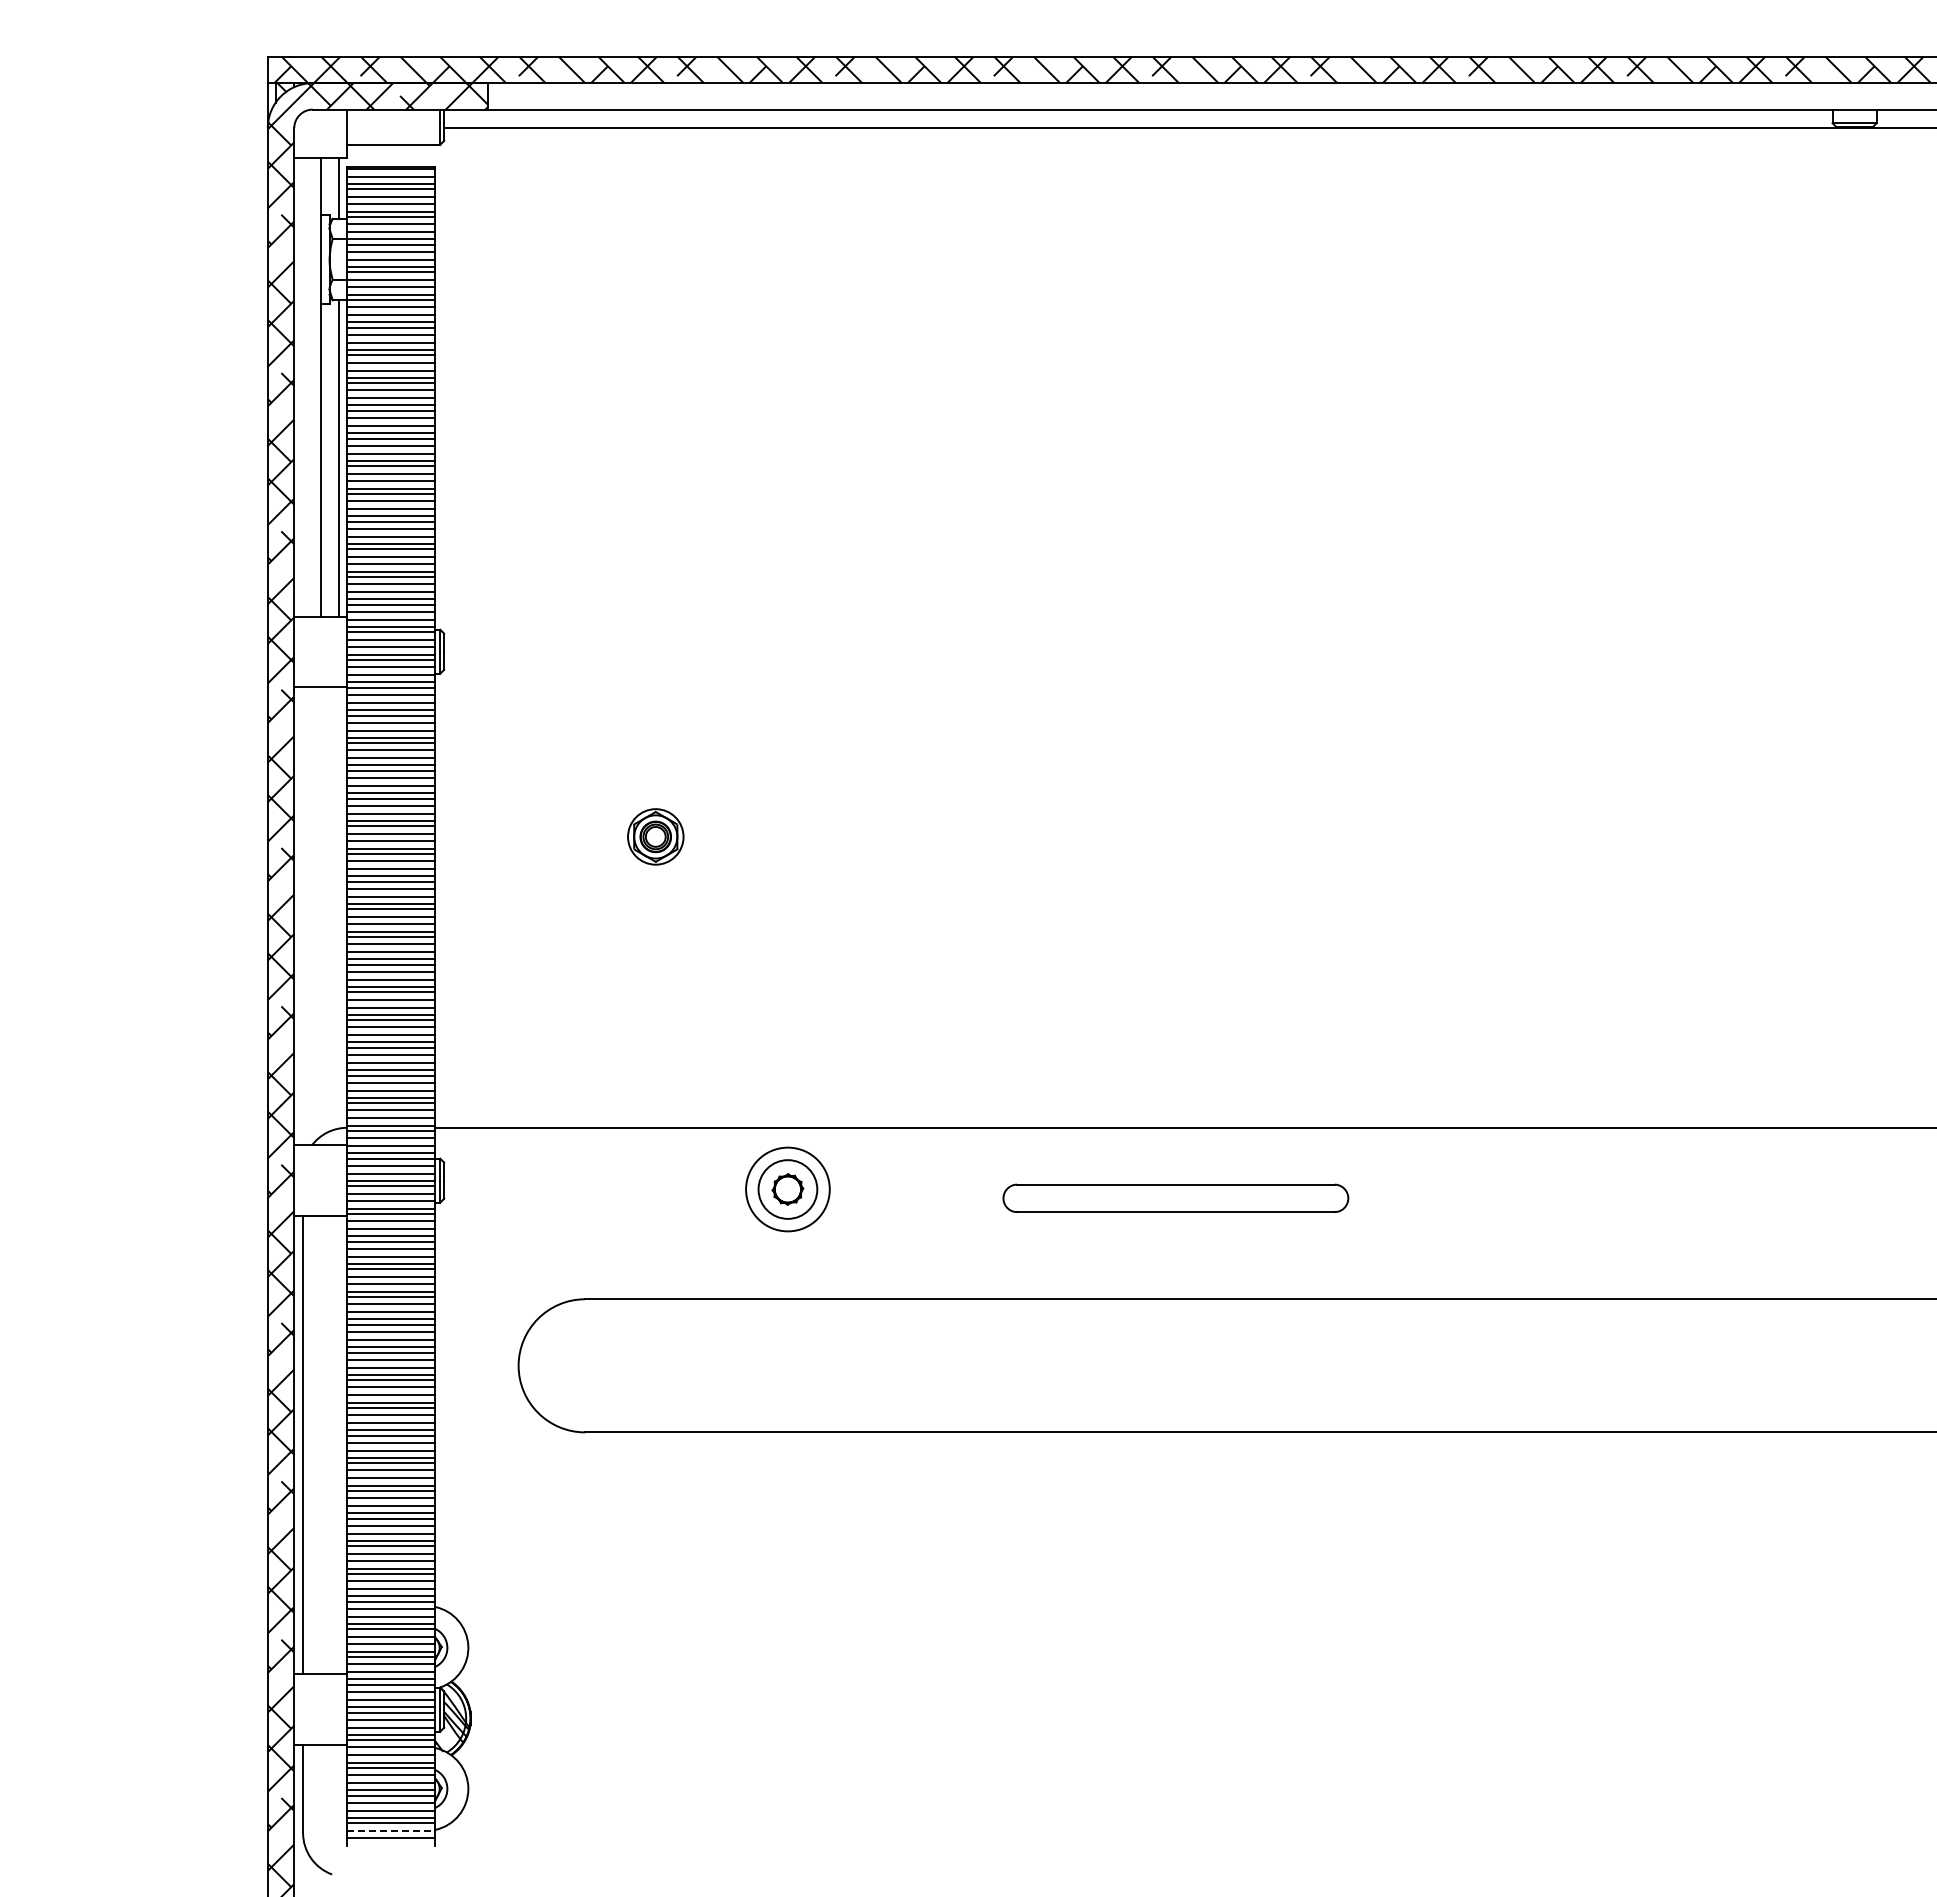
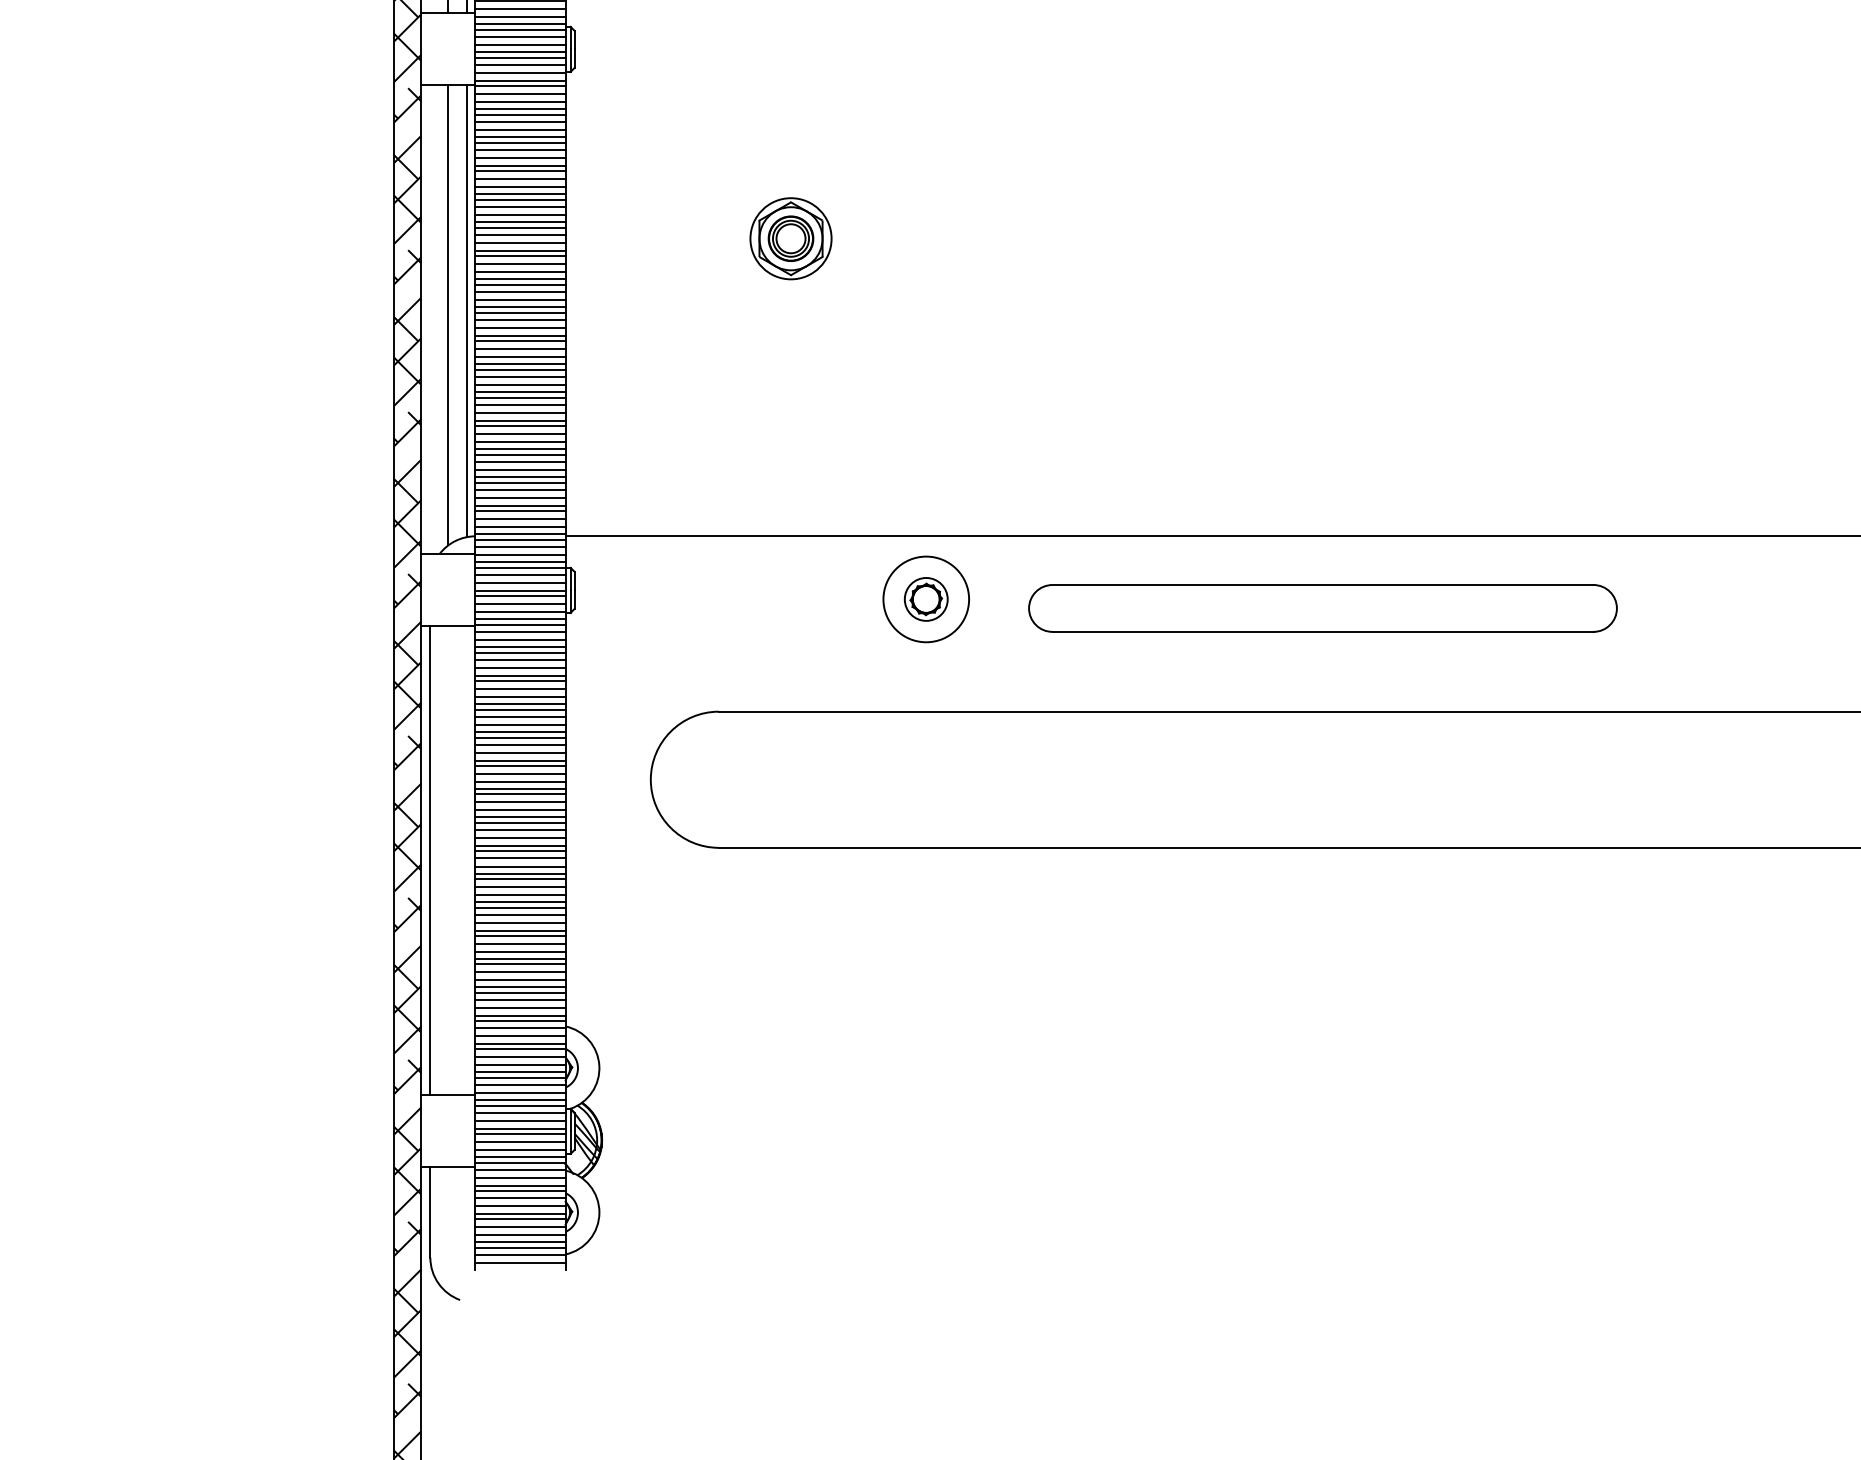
part: (655, 836) -> (790, 238), size x1.43
line: (339, 907) -> (467, 310), added
line: (320, 911) -> (448, 315), added
circle: (787, 1189) -> (925, 599), size x0.71
part: (1175, 1198) -> (1322, 608), size x1.67
line: (391, 1830) -> (520, 1255), dashed -> solid

